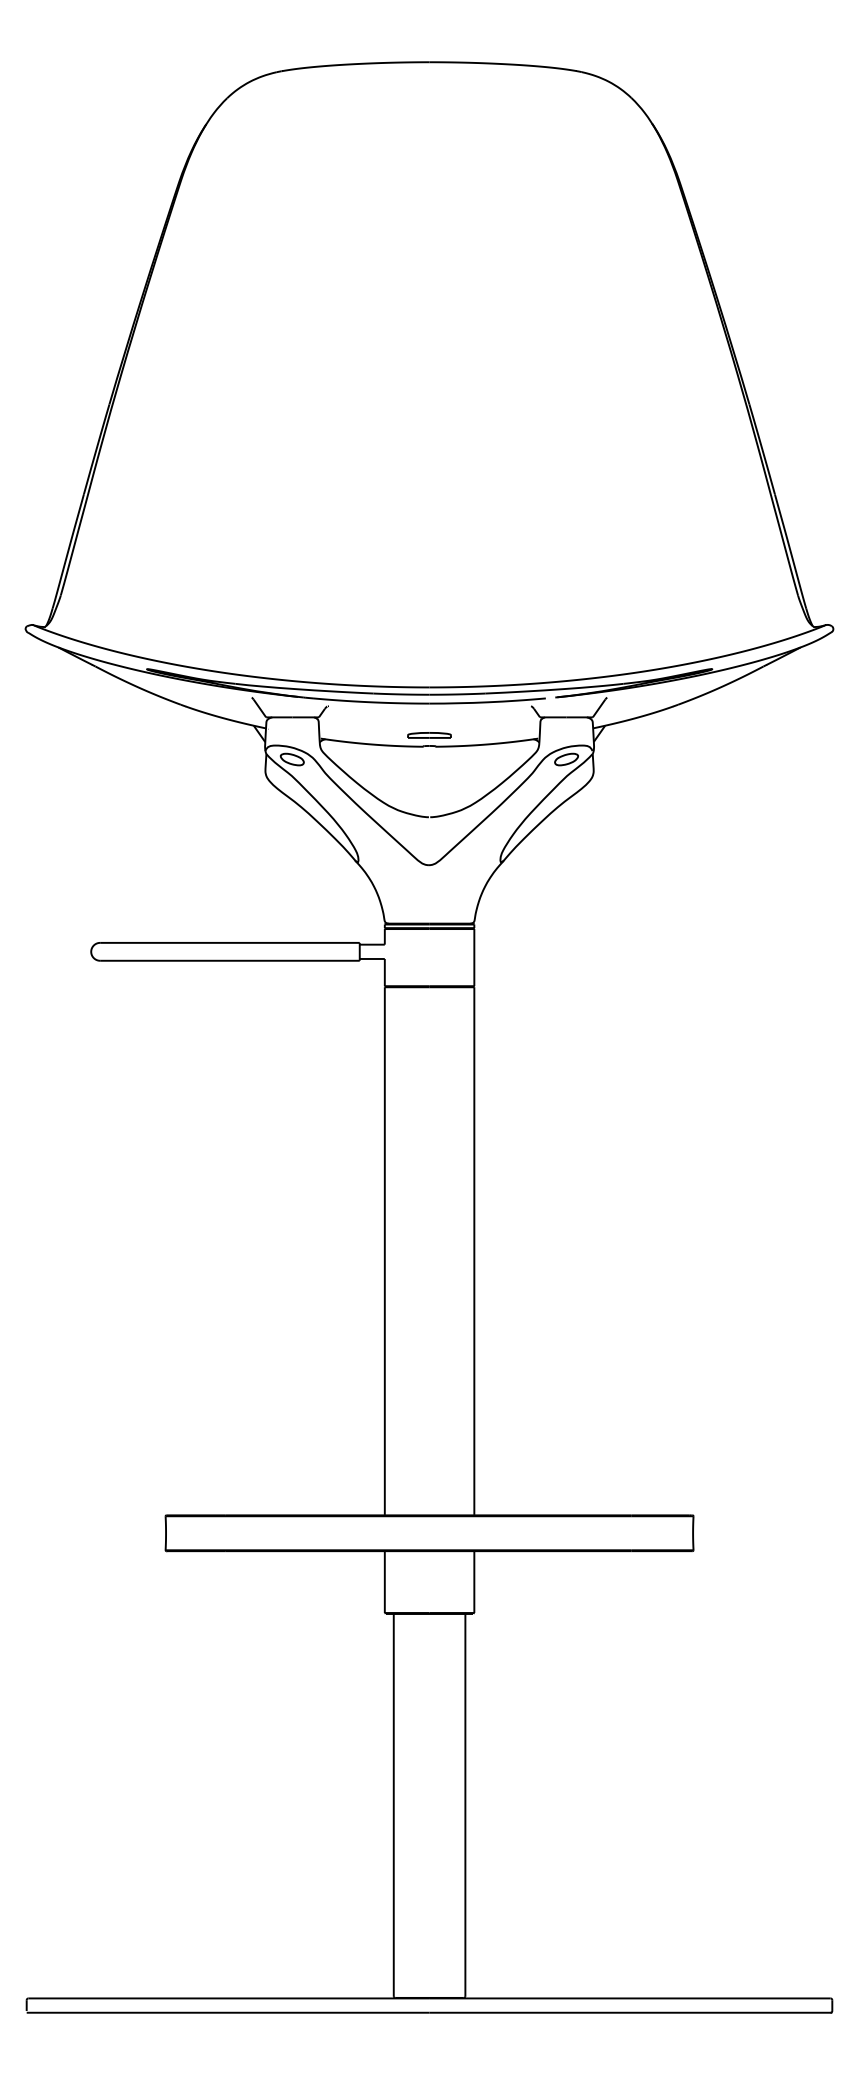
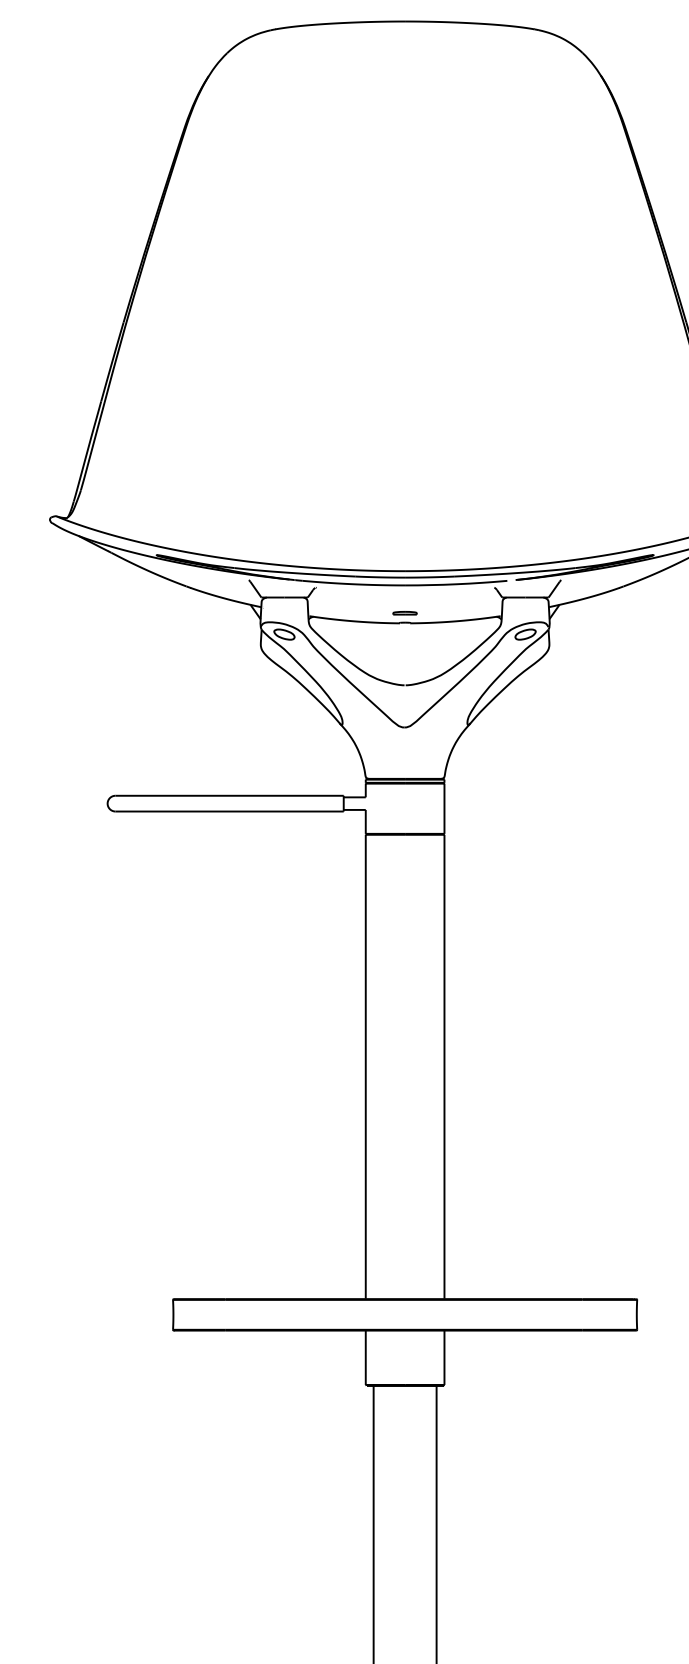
part: (429, 734) -> (405, 612), size x0.62

